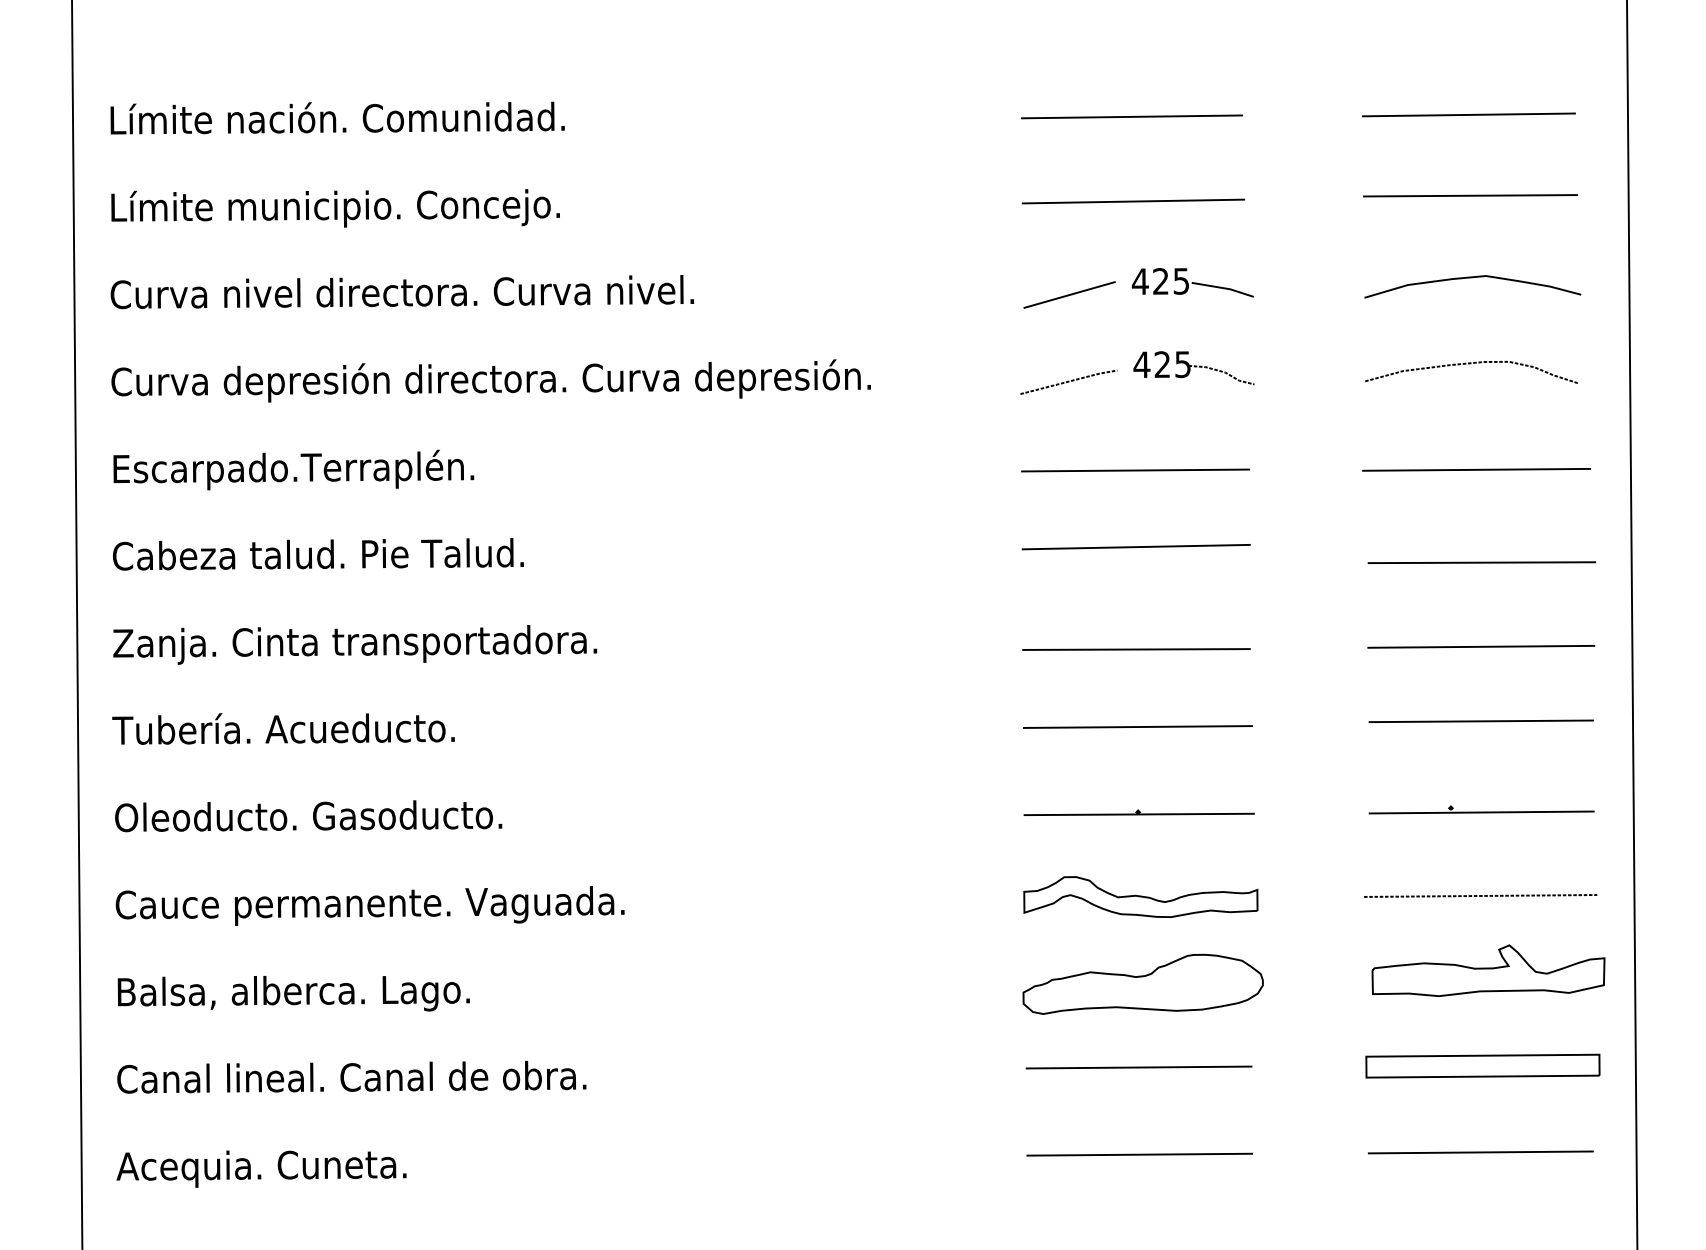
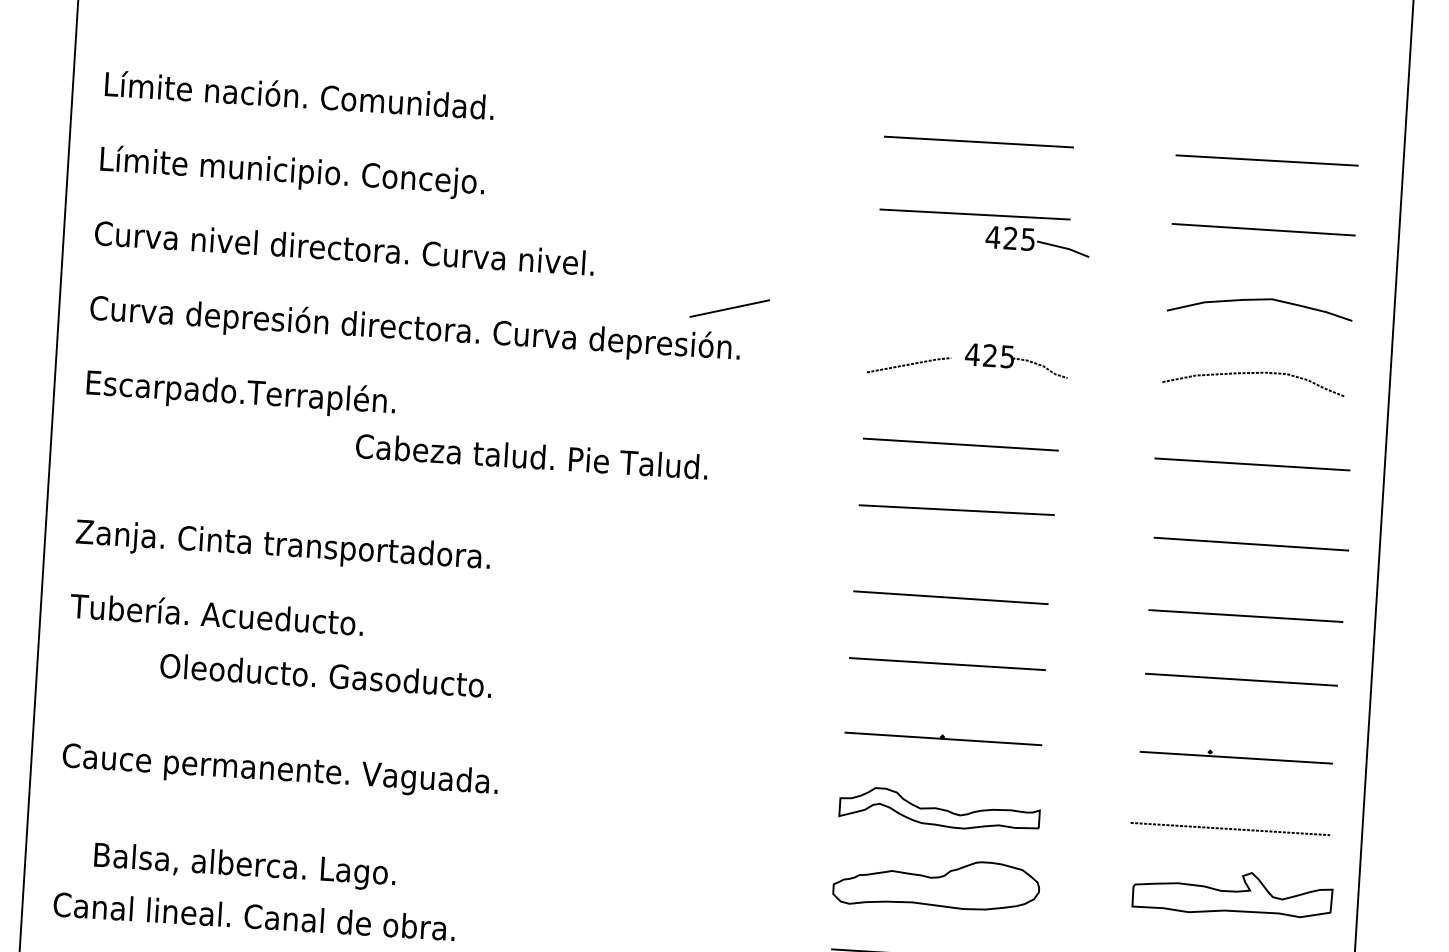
part: (1192, 282) -> (1037, 241), moved
line: (1069, 294) -> (729, 308), moved
text: (317, 554) -> (531, 456), moved
text: (308, 816) -> (325, 676), moved
text: (293, 993) -> (244, 866), moved

